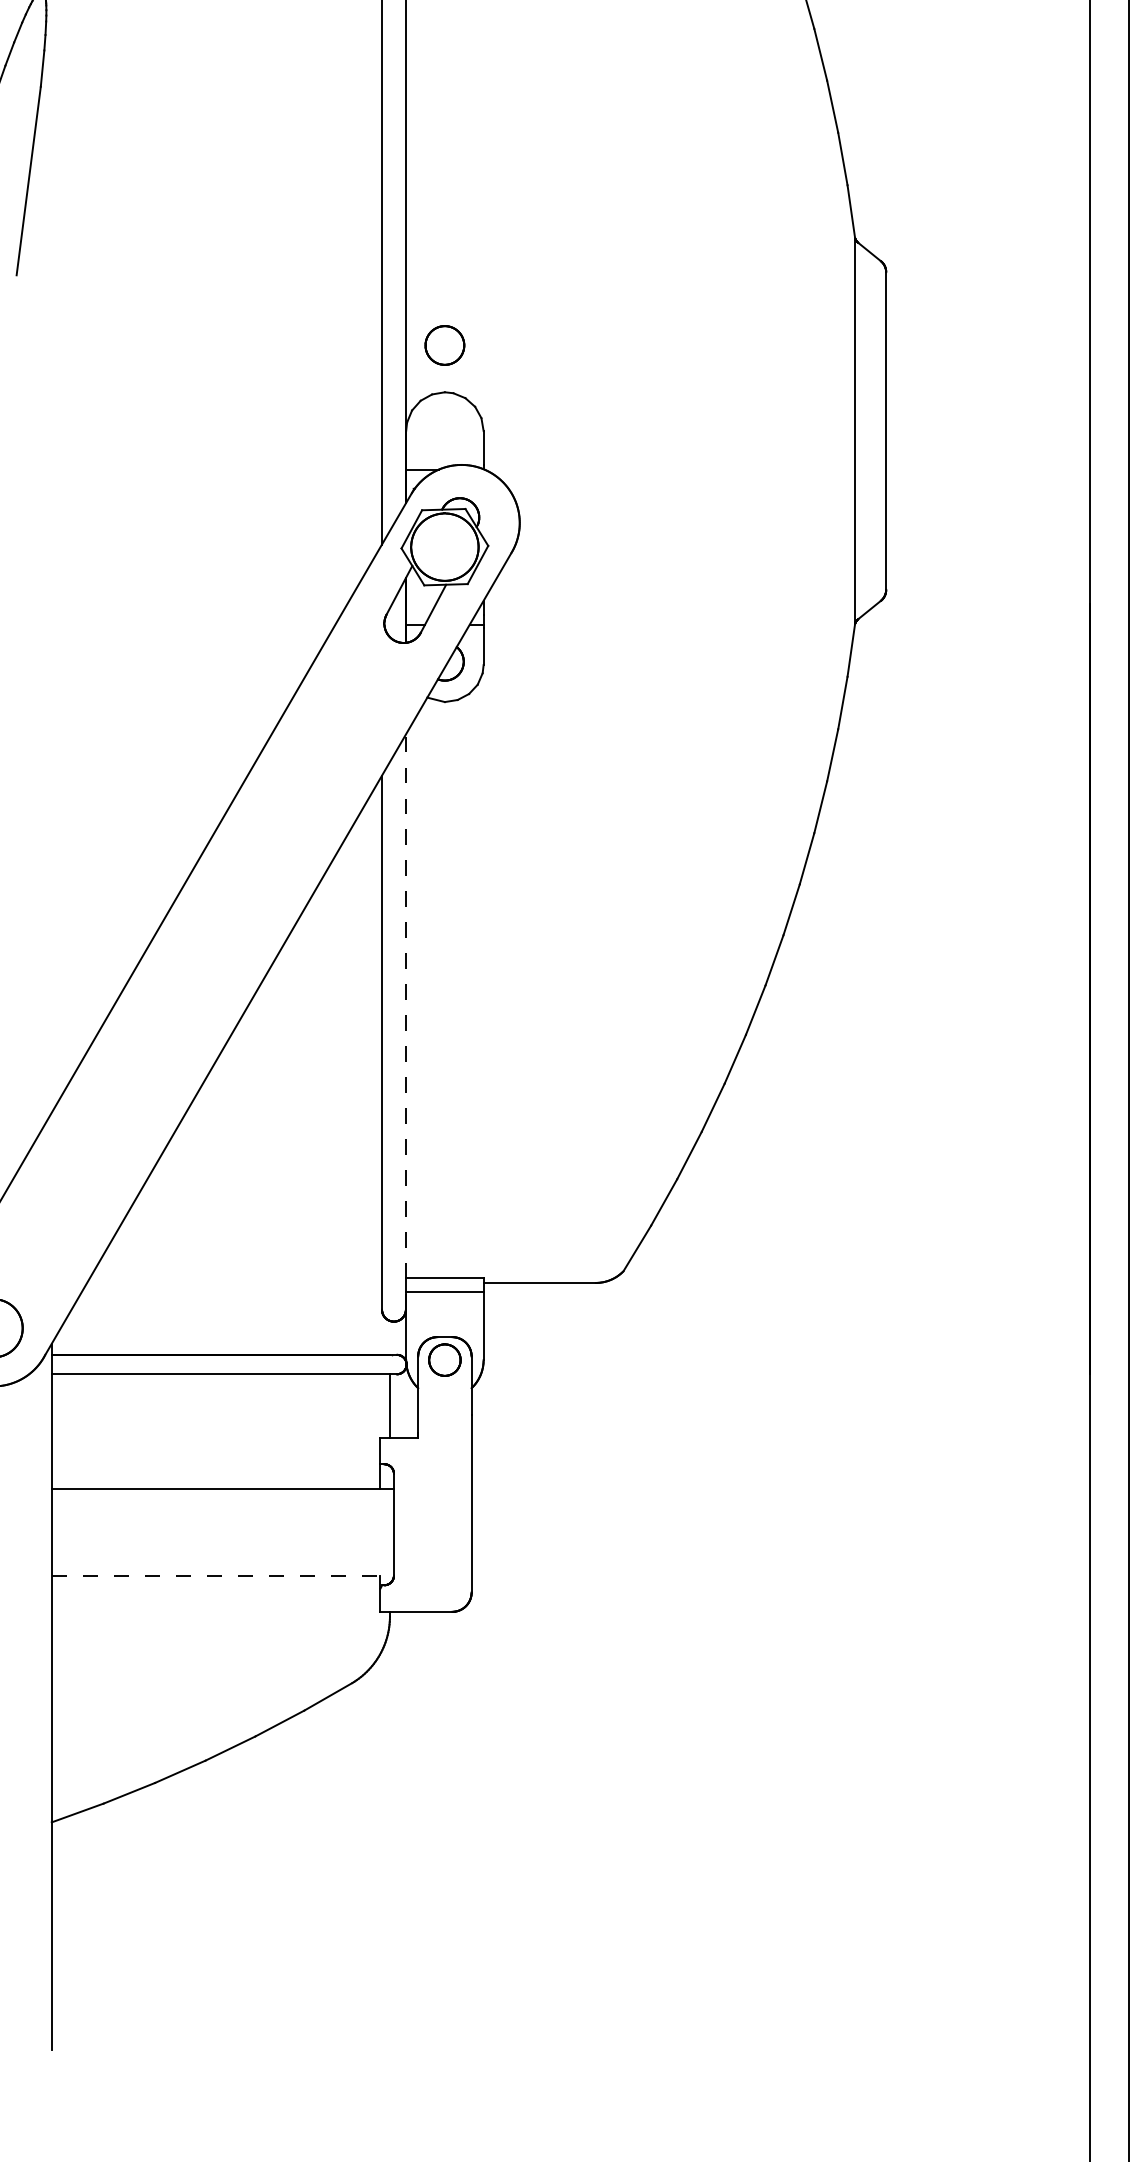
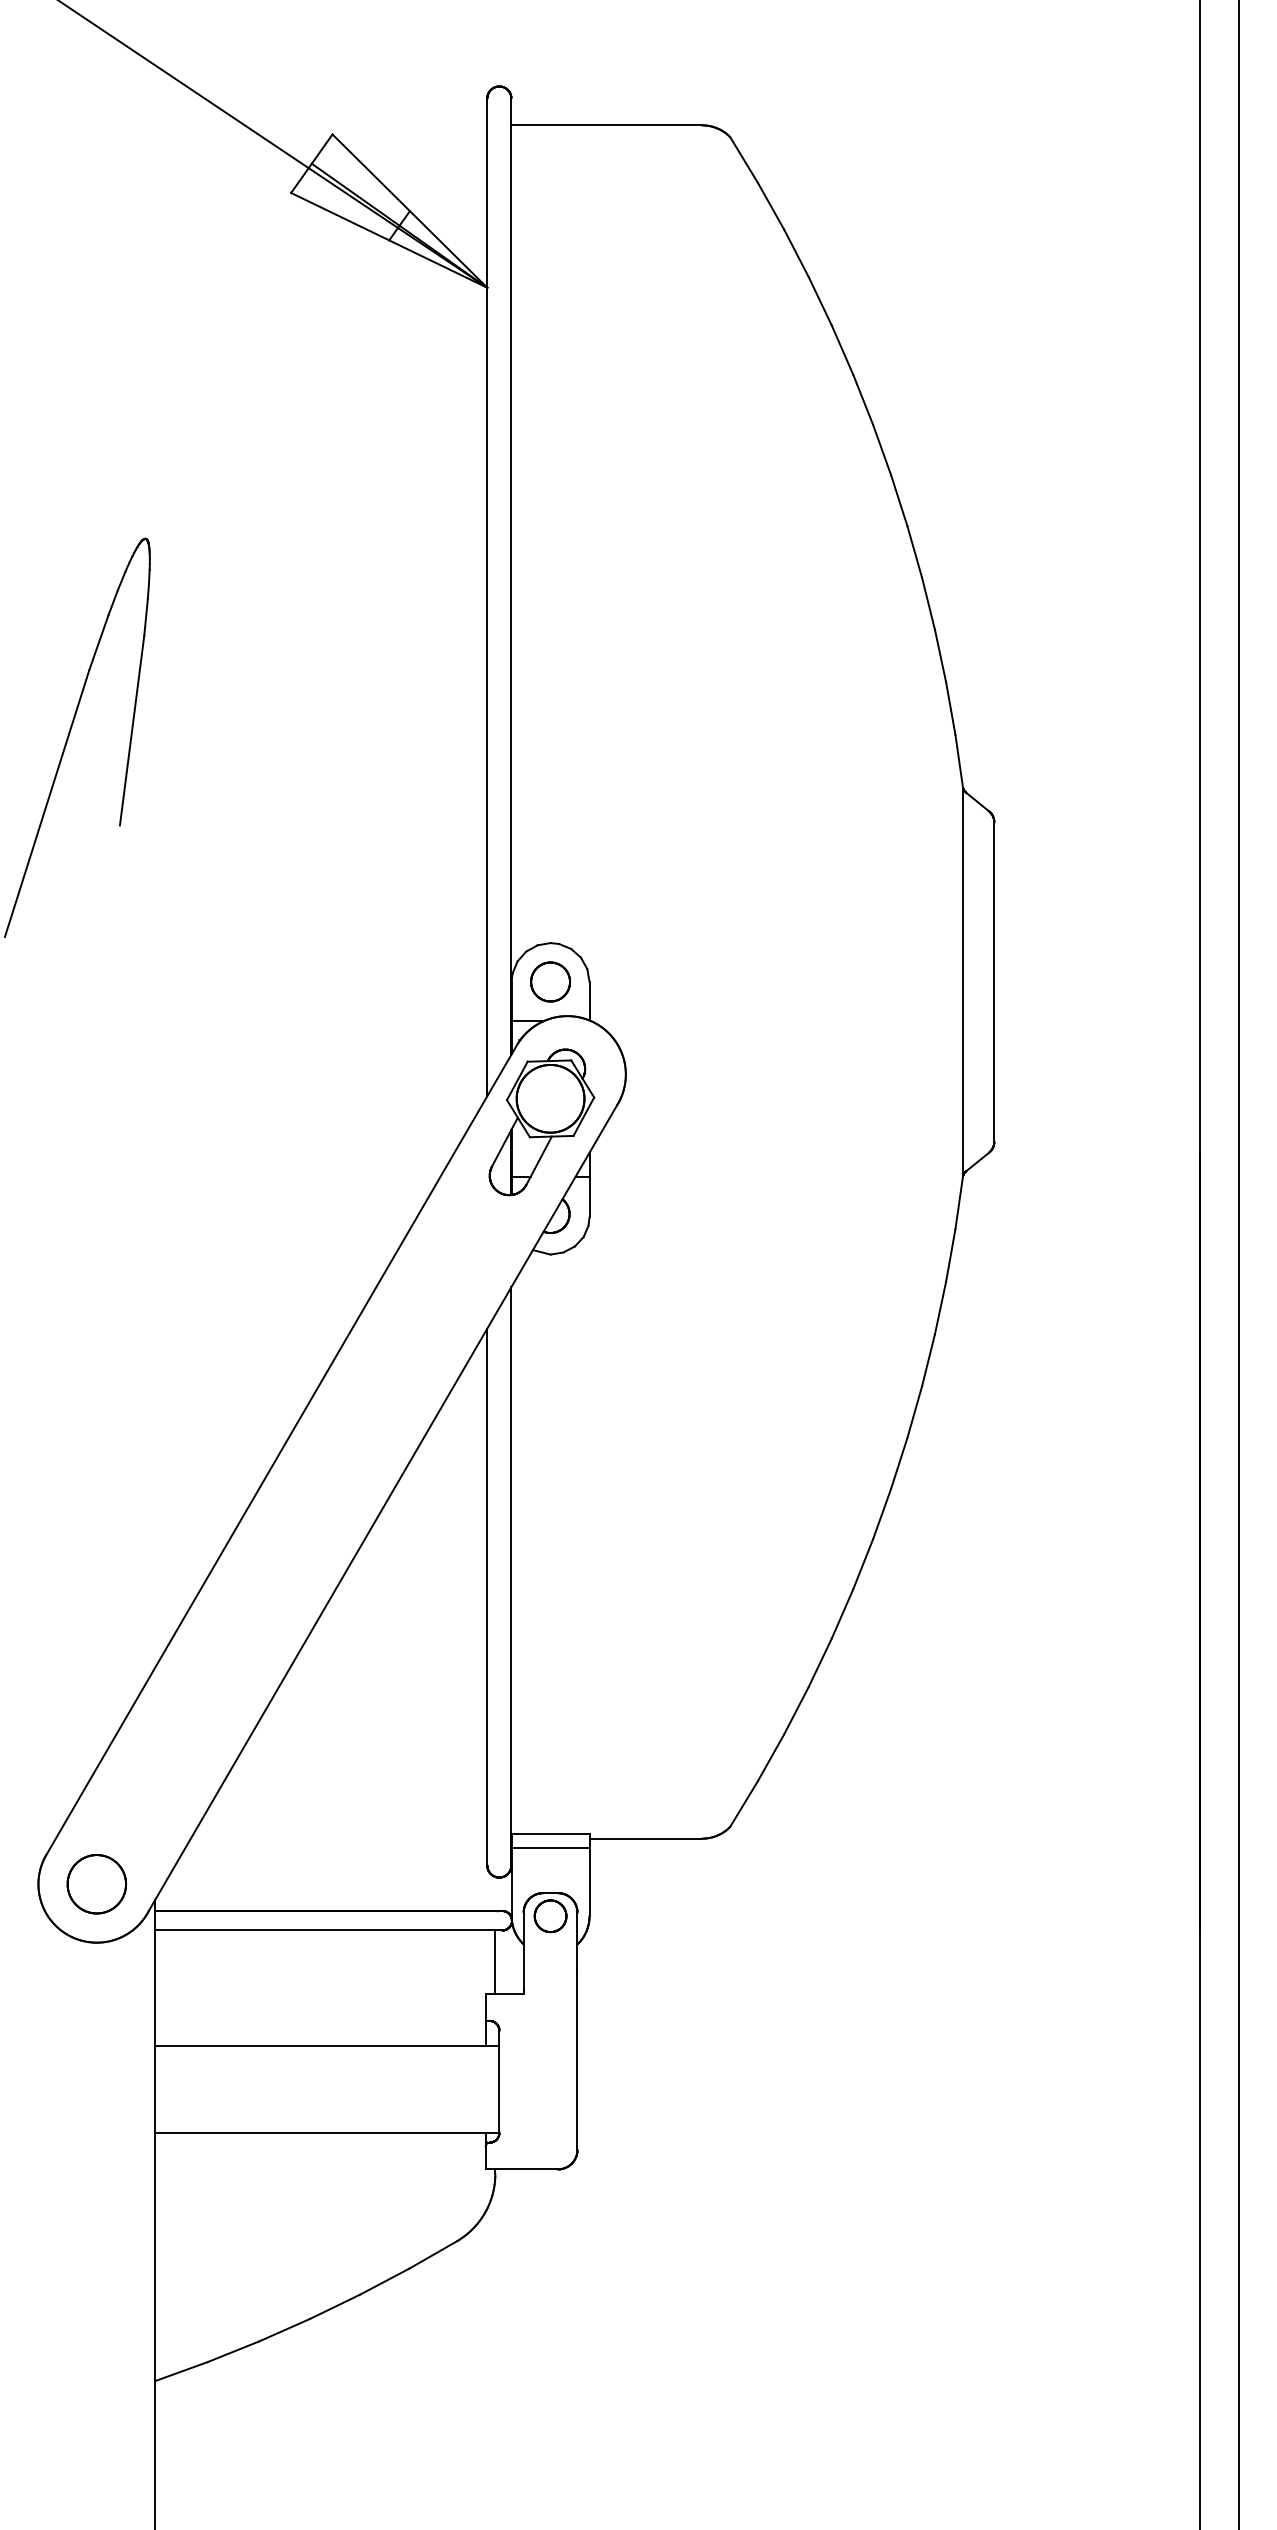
part: (444, 344) -> (550, 981), moved
line: (406, 1021) -> (511, 1575), dashed -> solid
line: (223, 1576) -> (327, 2133), dashed -> solid

